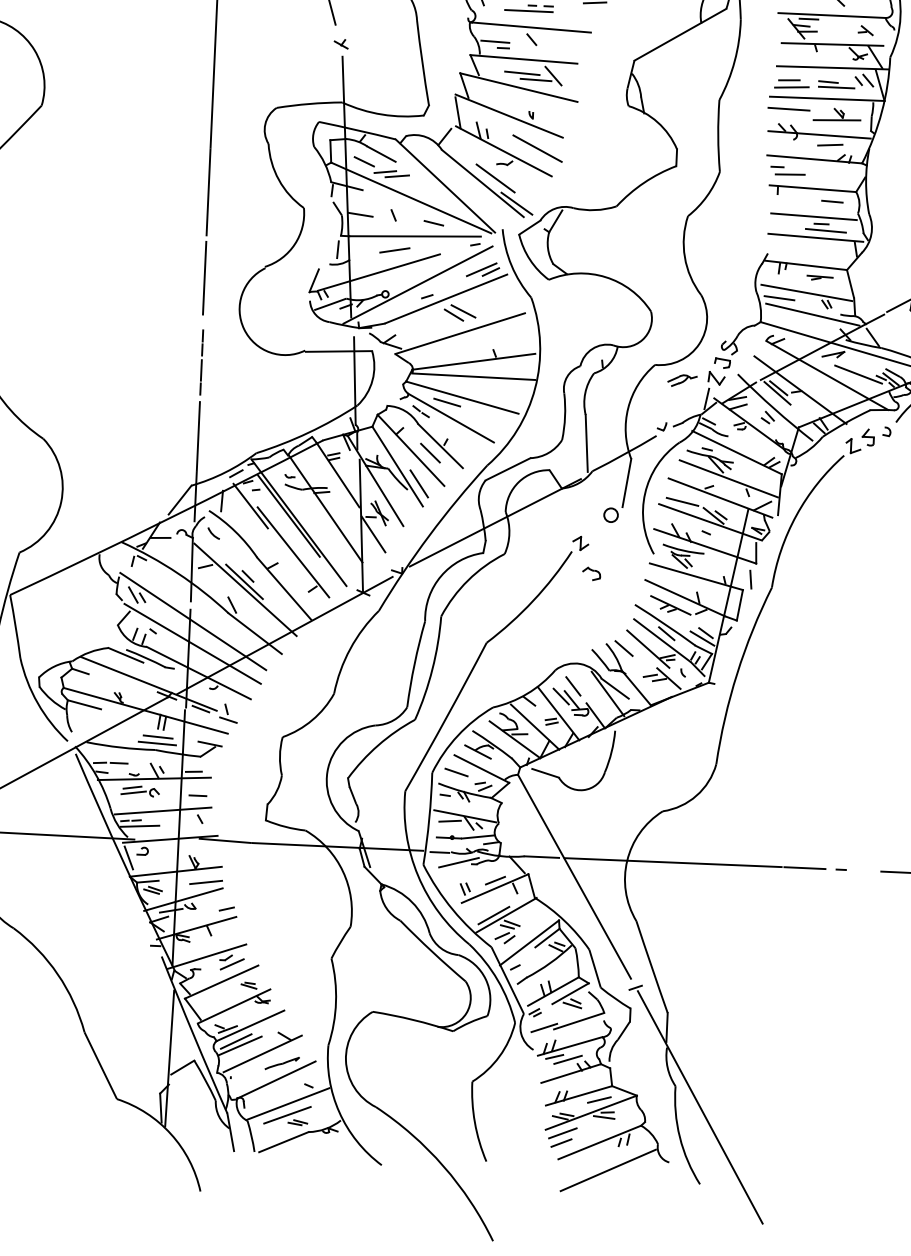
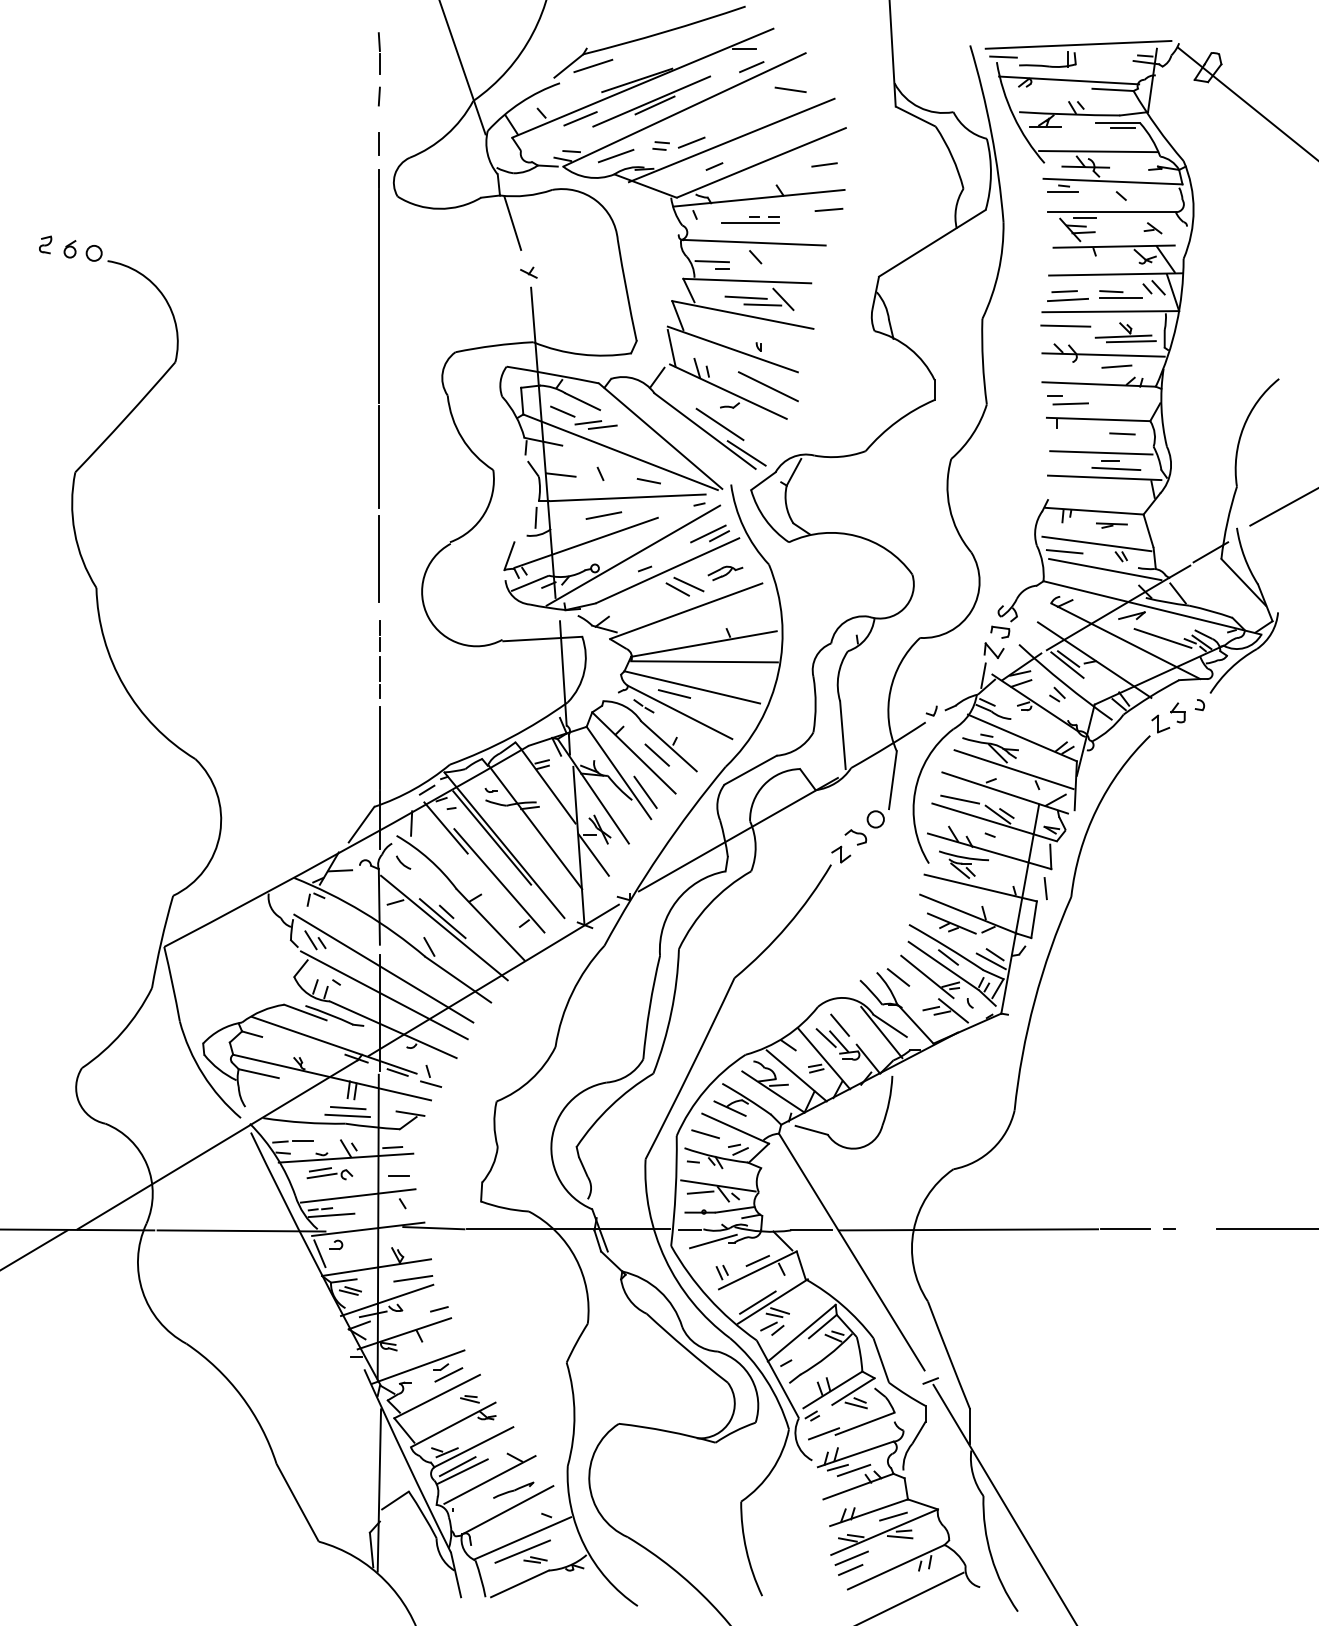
line: (842, 124) -> (1130, 341), added
part: (682, 380) -> (725, 573), moved
part: (591, 574) -> (855, 837), moved

